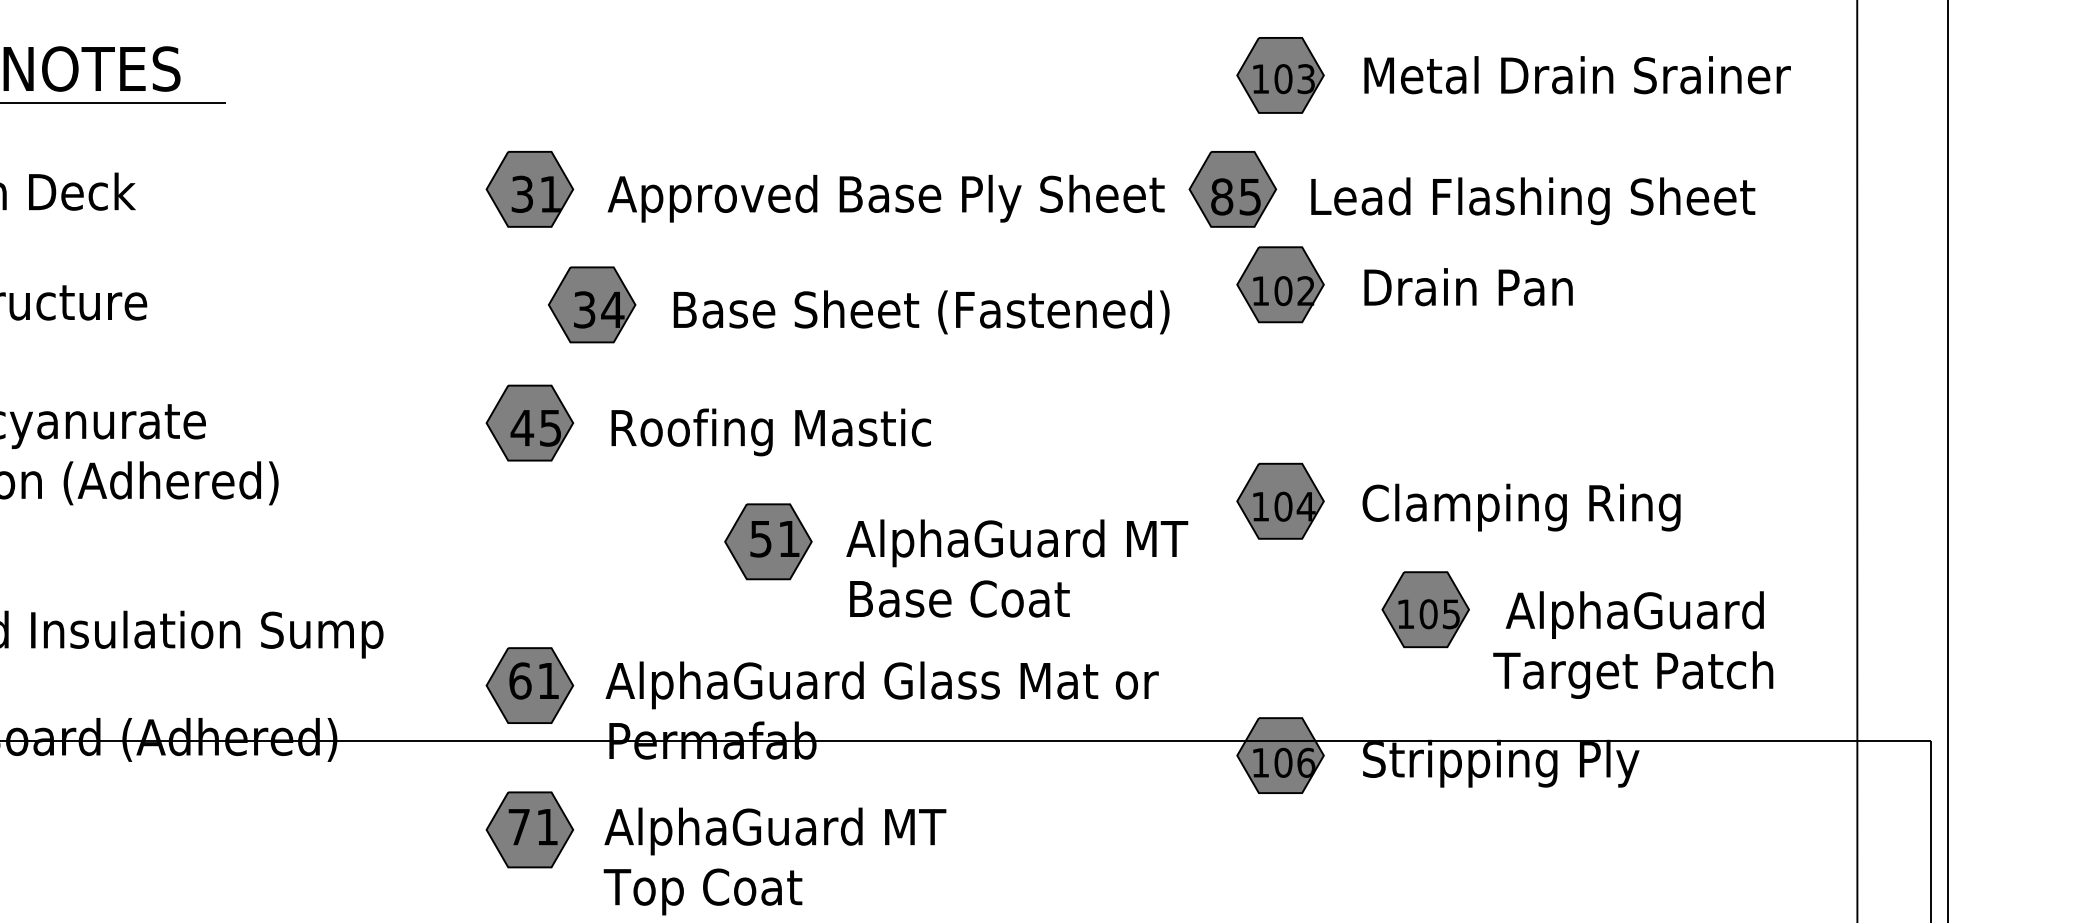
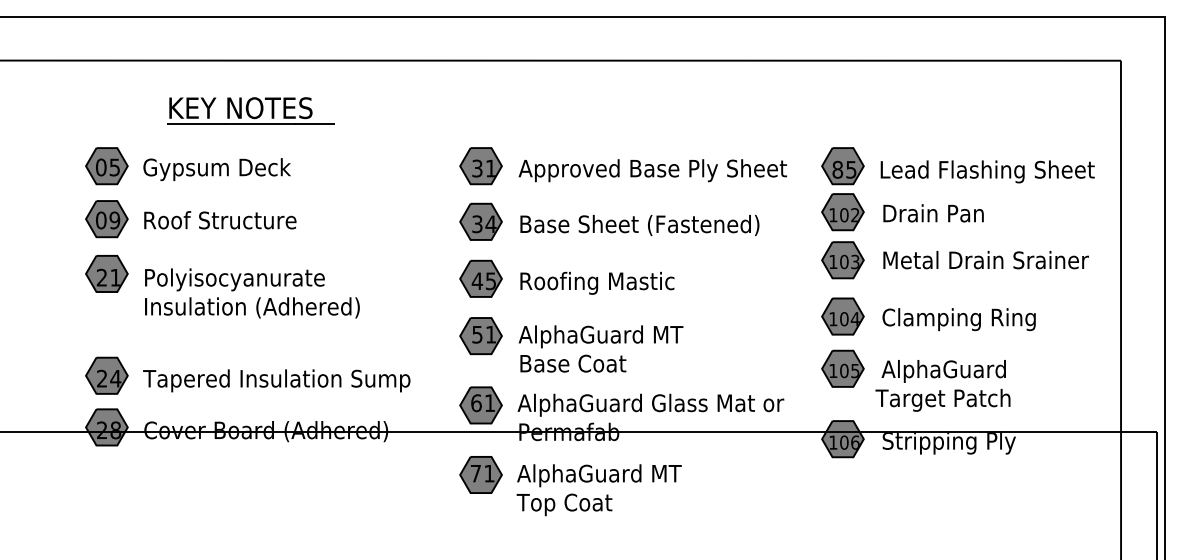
part: (1511, 75) -> (954, 260), moved
part: (1470, 190) -> (957, 166), moved
part: (858, 304) -> (609, 221), moved
part: (956, 559) -> (571, 344), moved
part: (1576, 633) -> (915, 380), moved

